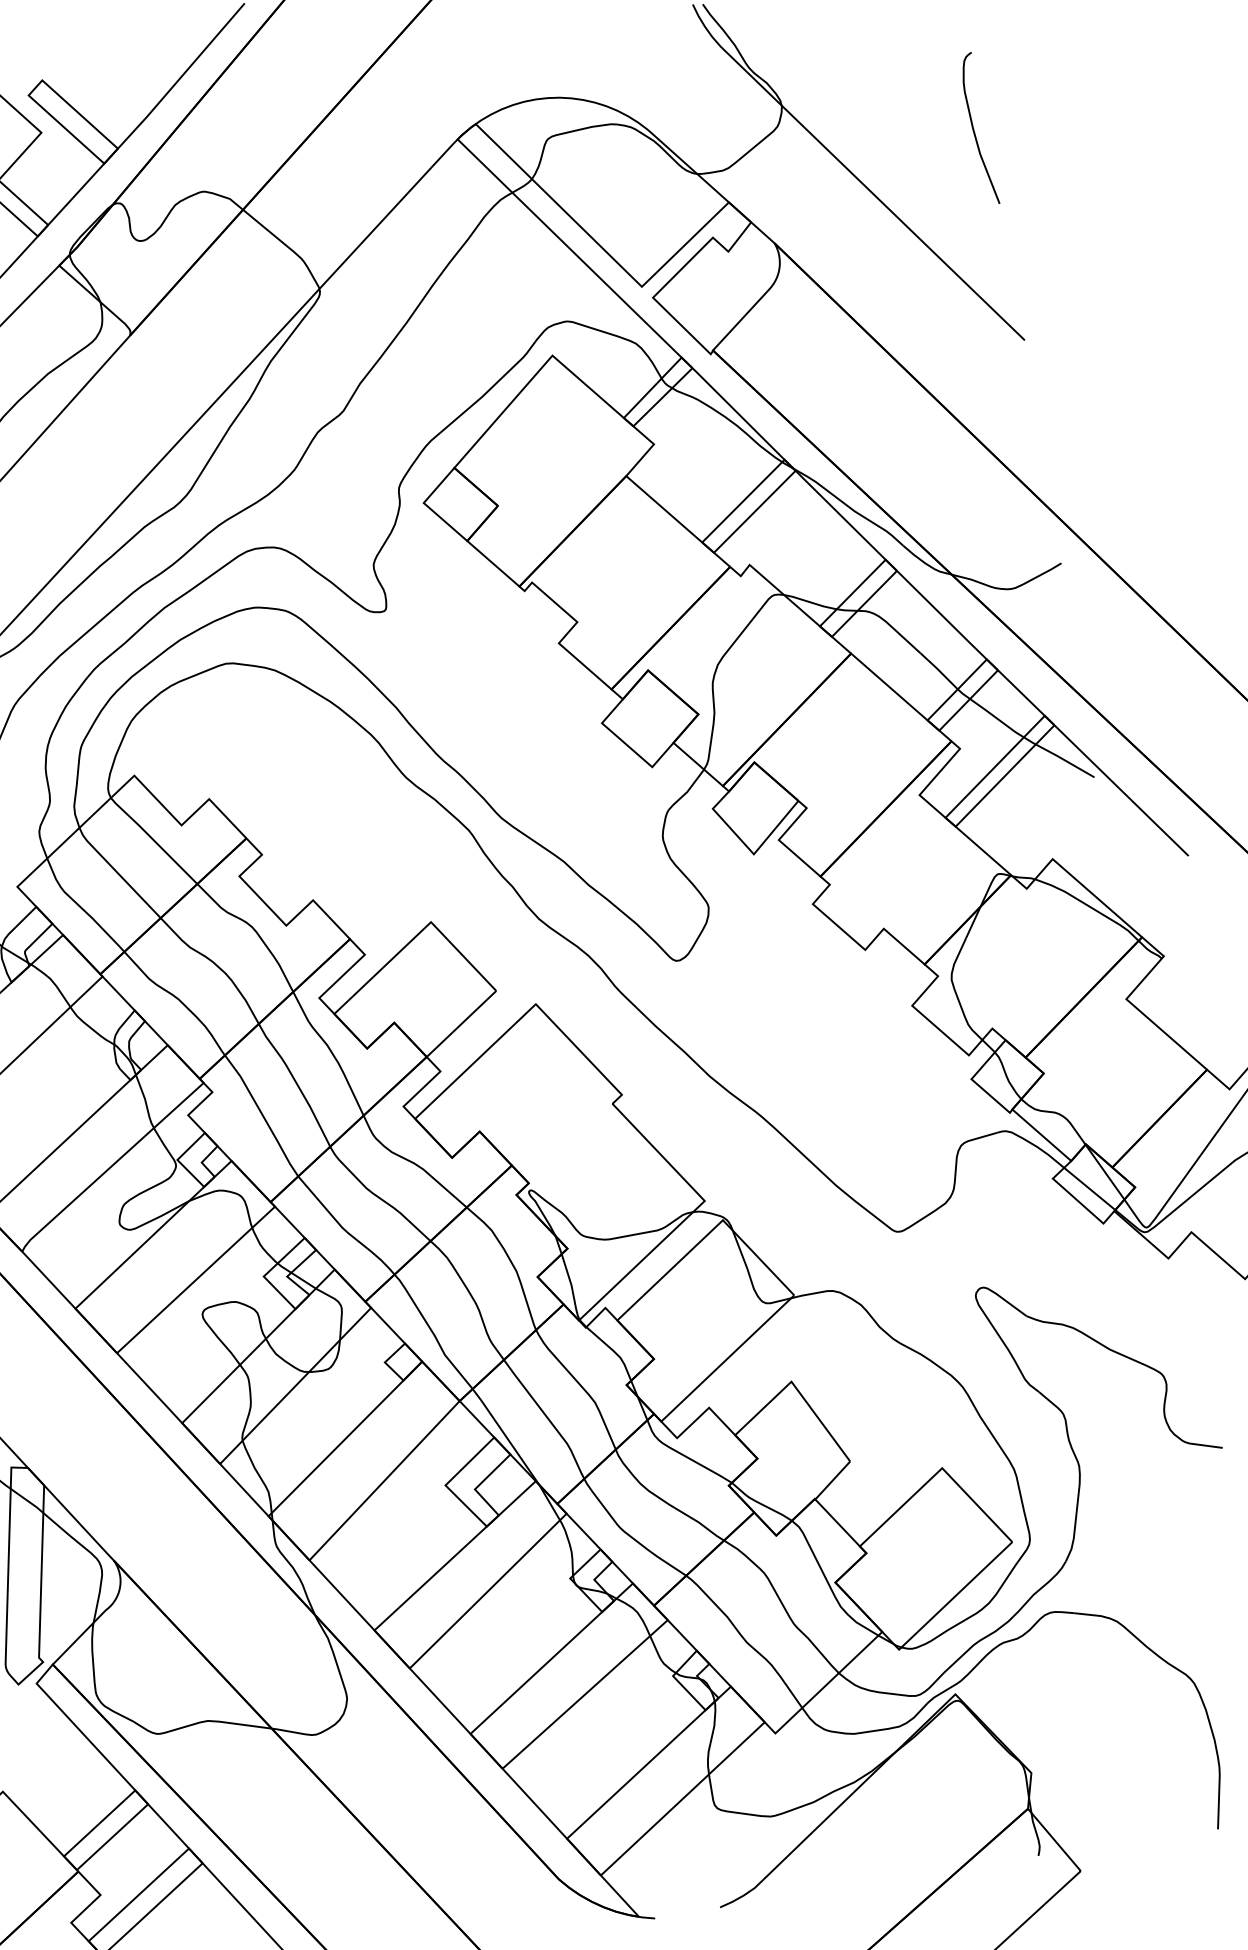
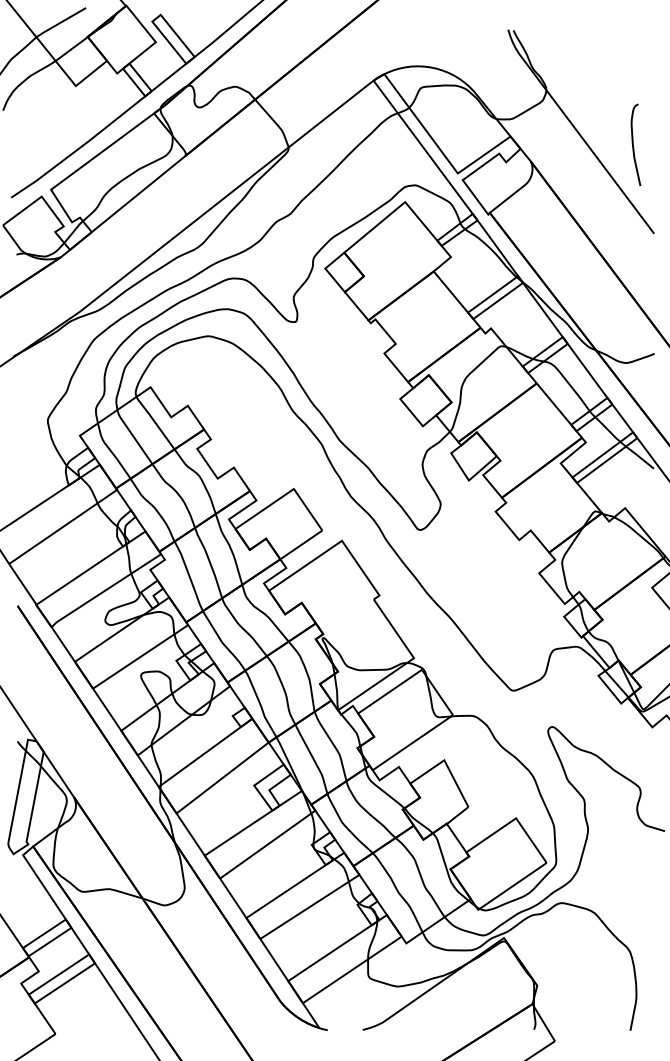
curve: (974, 128) -> (633, 144), moved

